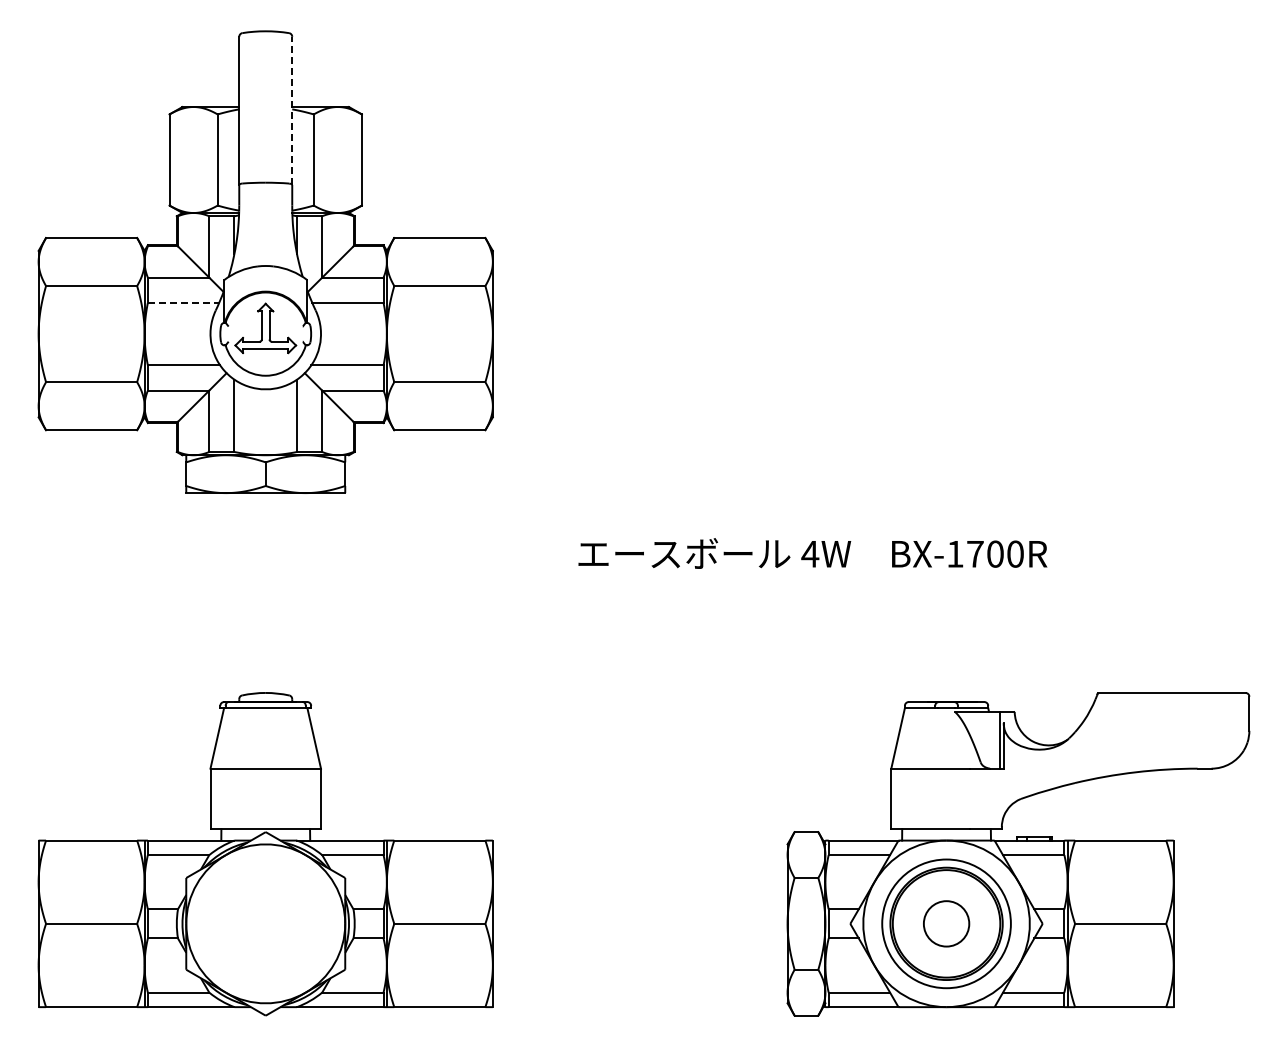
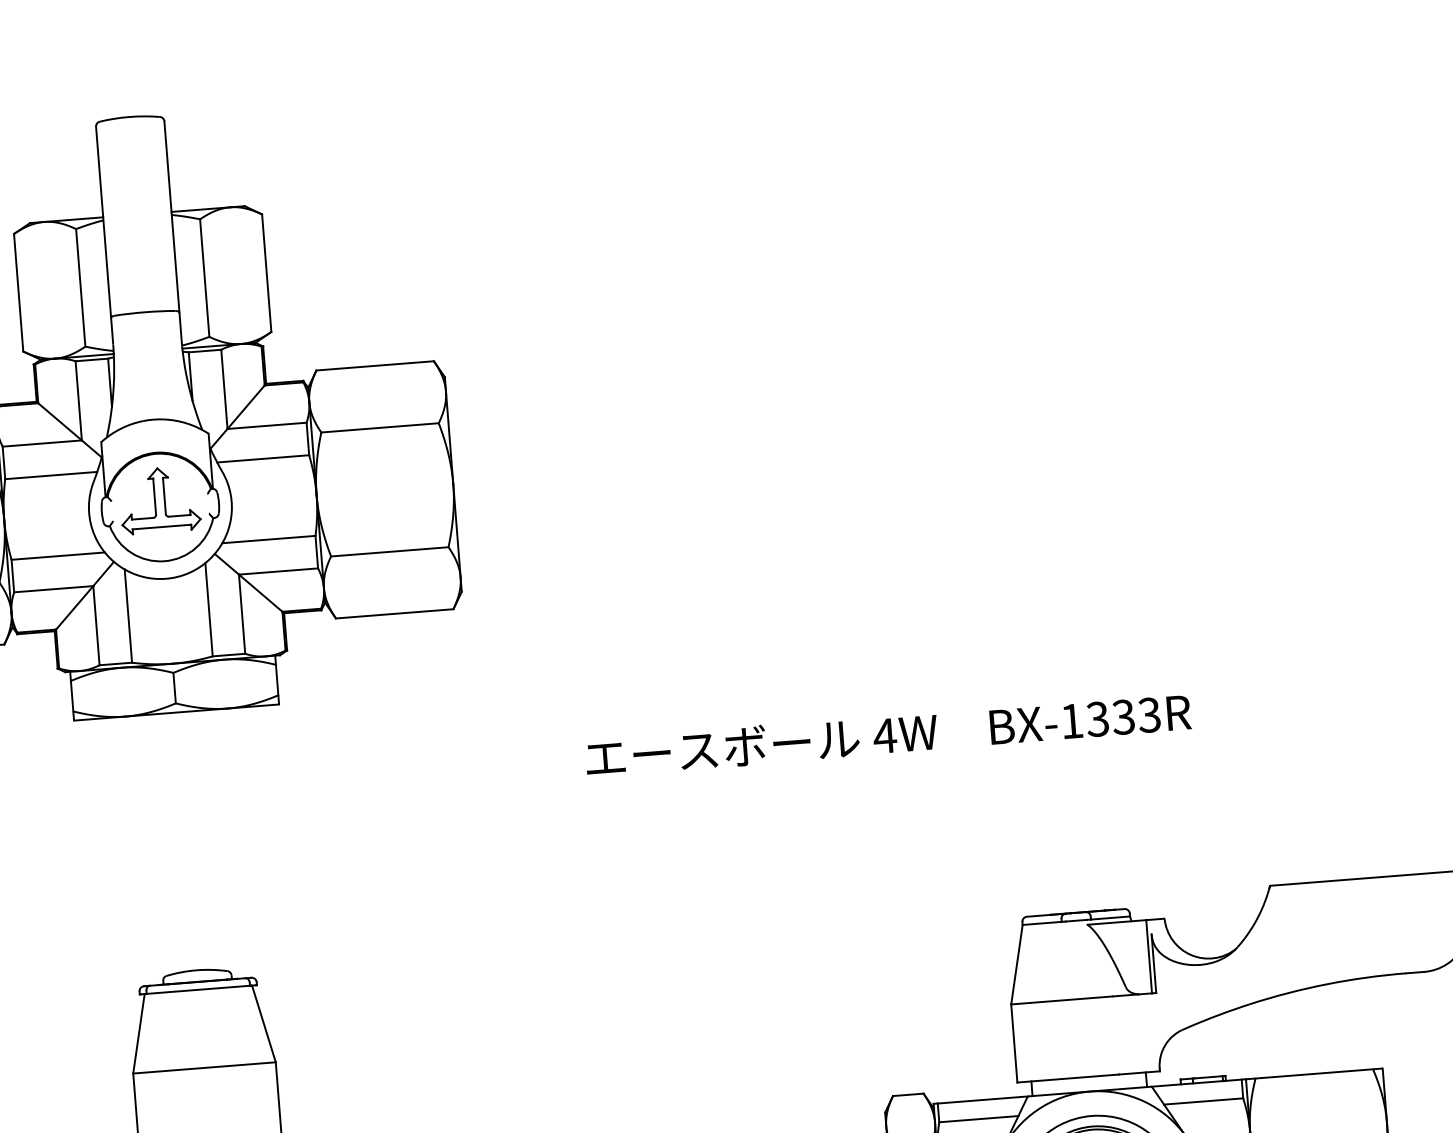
line: (292, 110) -> (172, 216), dashed -> solid
line: (183, 302) -> (51, 475), dashed -> solid
text: (994, 553) -> (1122, 716), BX-1700R -> BX-1333R

